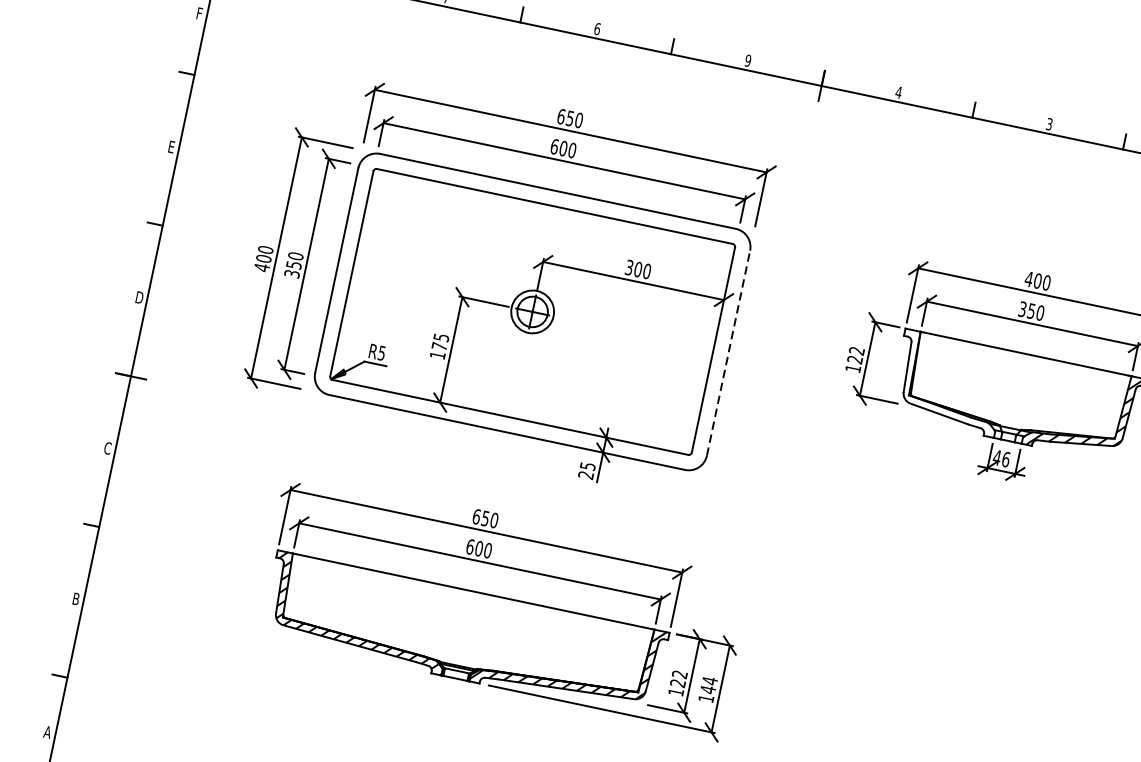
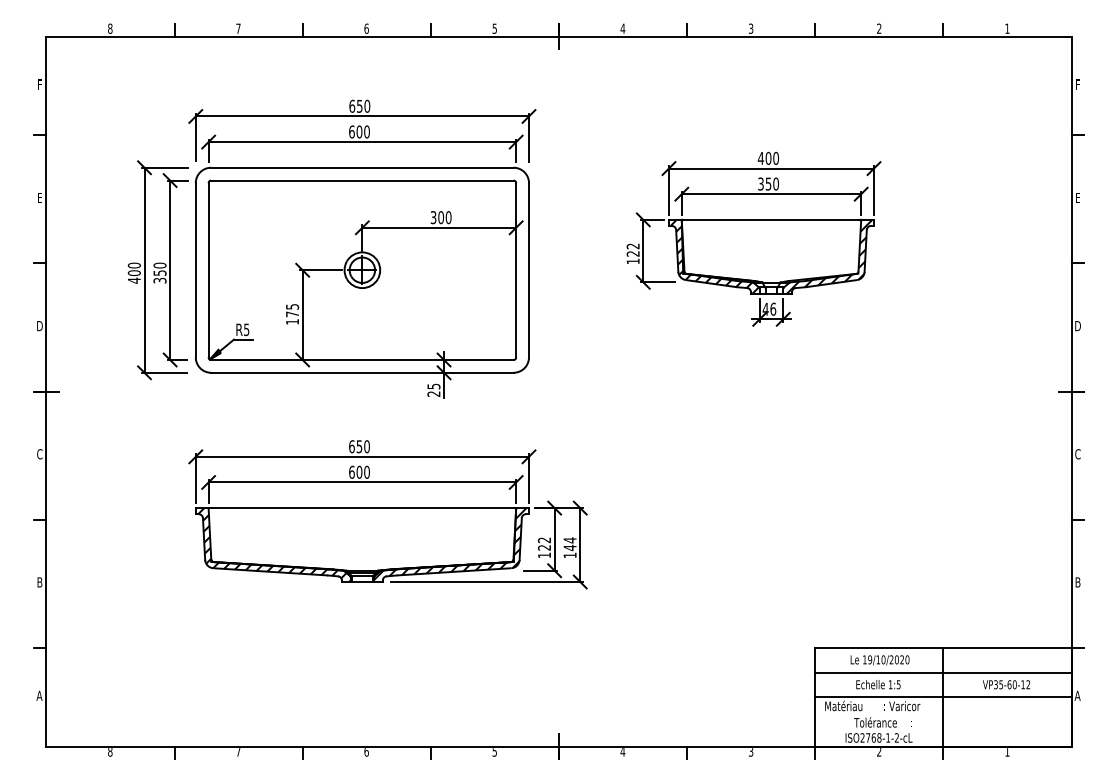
text: (747, 60) -> (494, 28), 9 -> 5
line: (729, 352) -> (529, 269), dashed -> solid
hatch: (950, 382) -> (714, 256), added

